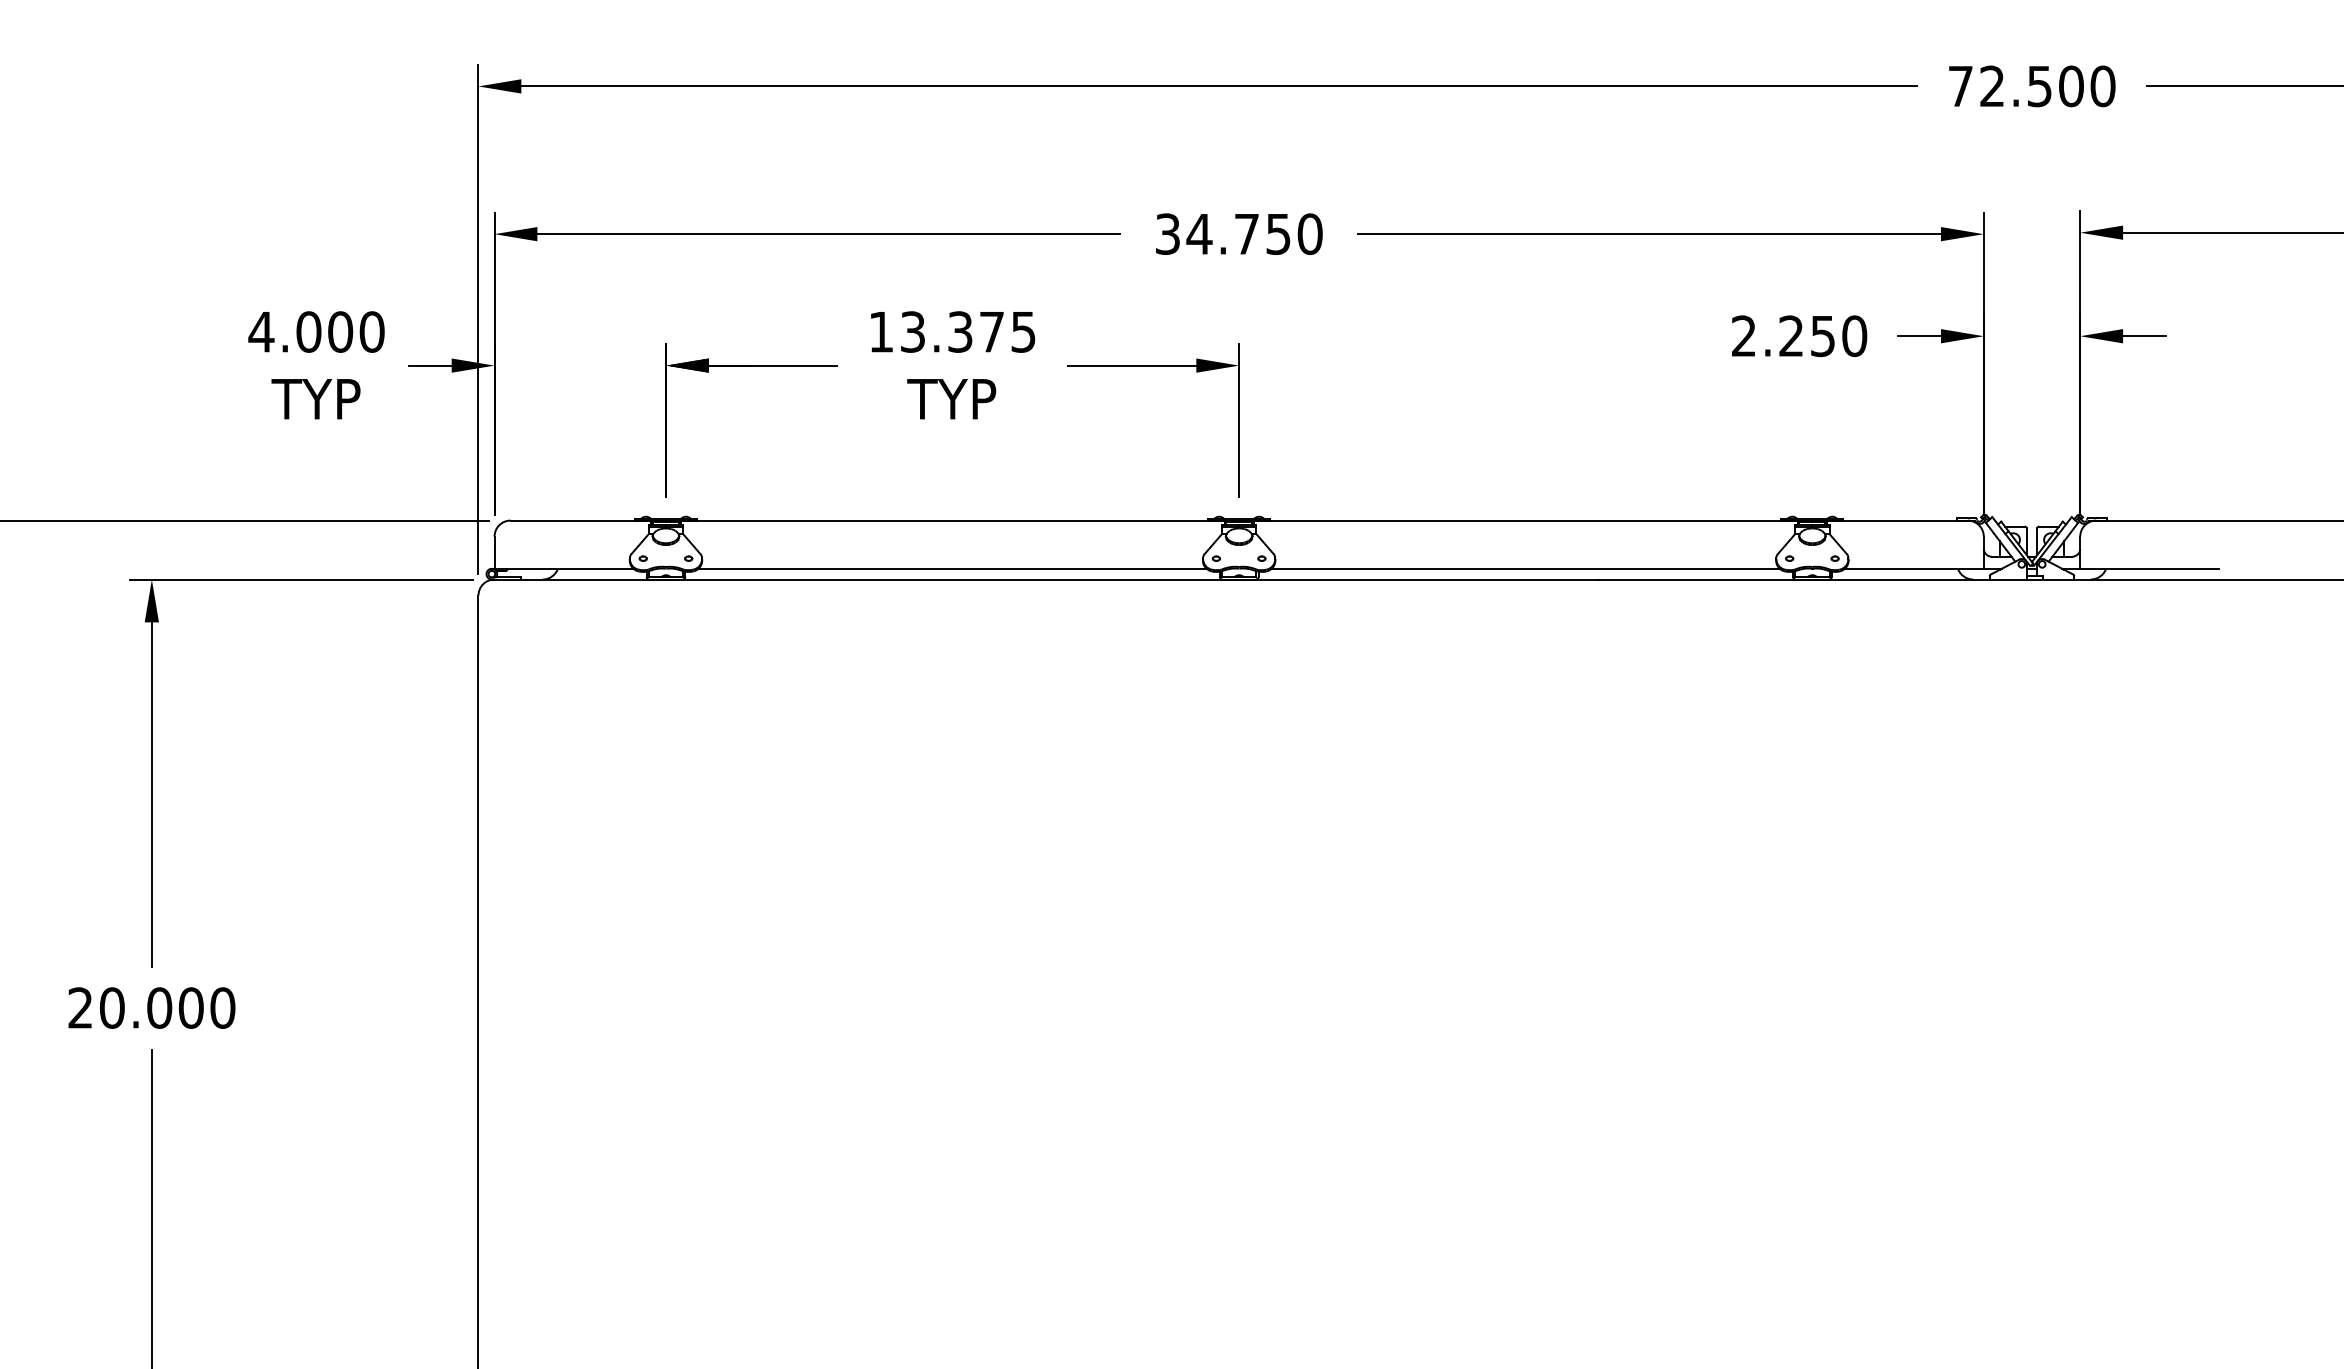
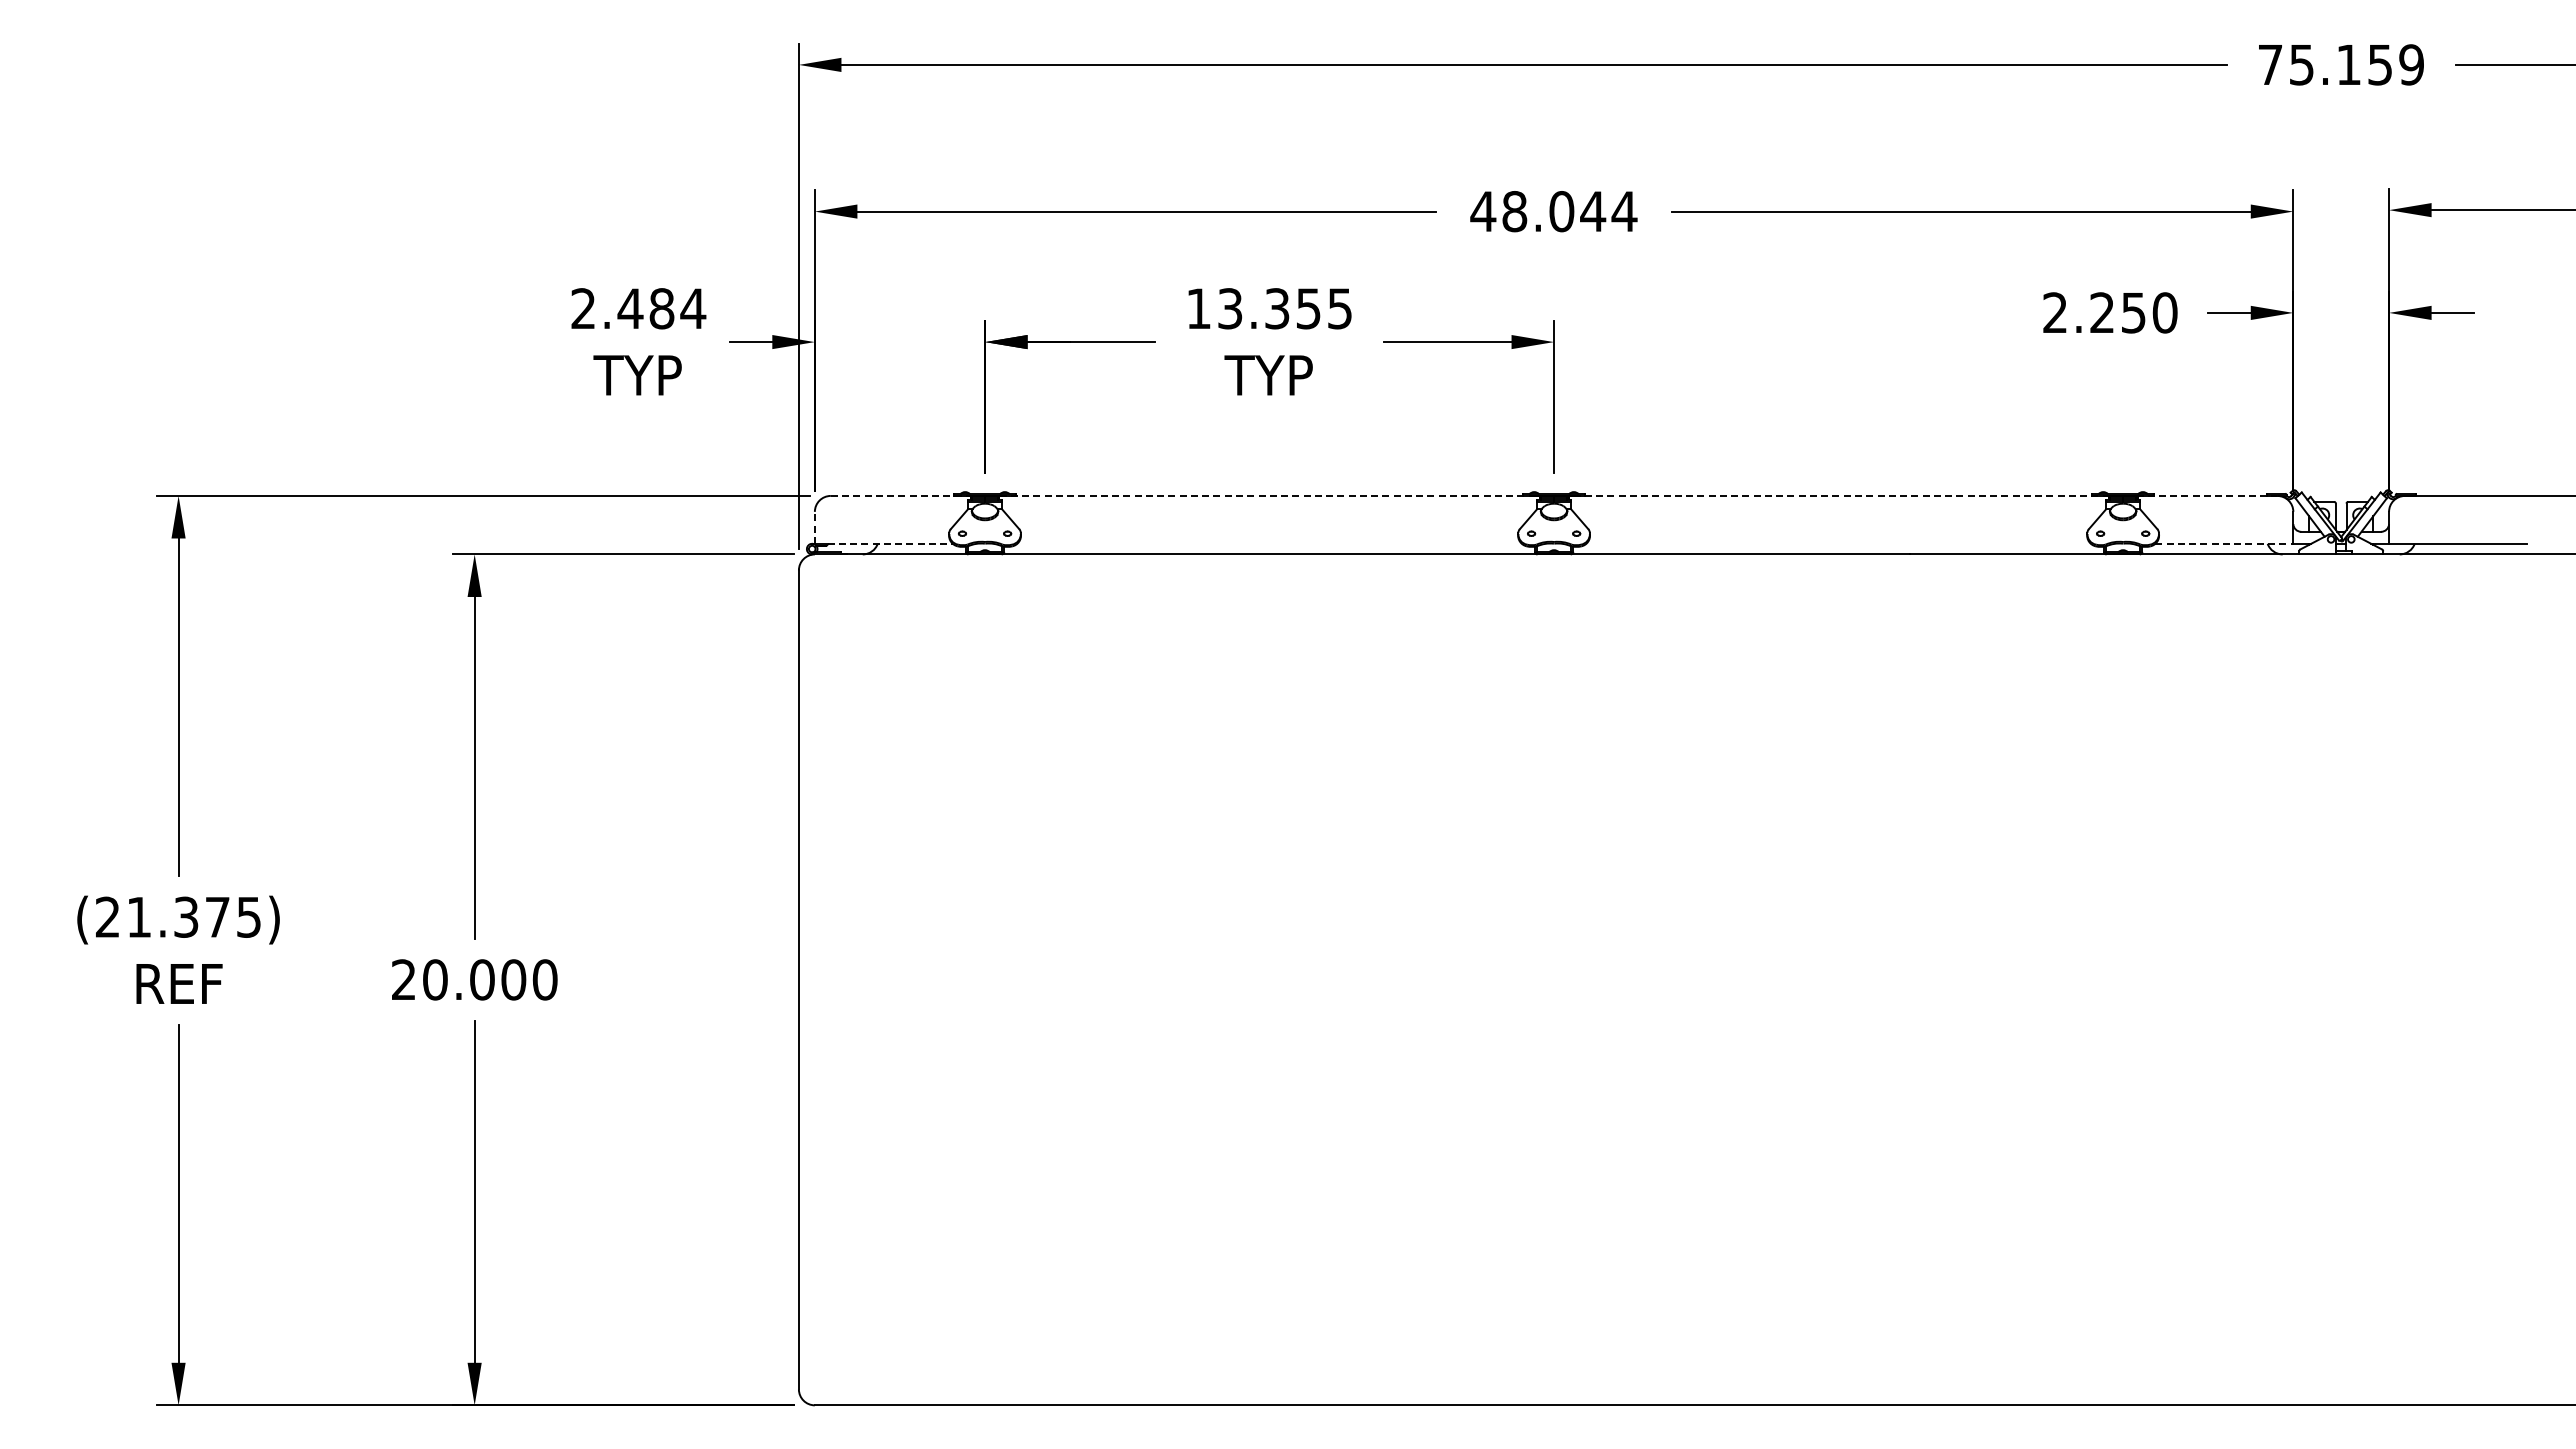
text: (2048, 86) -> (2357, 64), 72.500 -> 75.159
text: (1238, 234) -> (1553, 211), 34.750 -> 48.044
text: (316, 331) -> (638, 308), 4.000^JTYP -> 2.484^JTYP
text: (991, 331) -> (1308, 308), 13.375^JTYP -> 13.355^JTYP
line: (1239, 520) -> (1554, 495), solid -> dashed
line: (494, 552) -> (814, 527), solid -> dashed
line: (570, 568) -> (890, 543), solid -> dashed
line: (952, 568) -> (1269, 543), removed
line: (1525, 568) -> (1838, 543), removed
line: (1914, 568) -> (2224, 543), solid -> dashed

